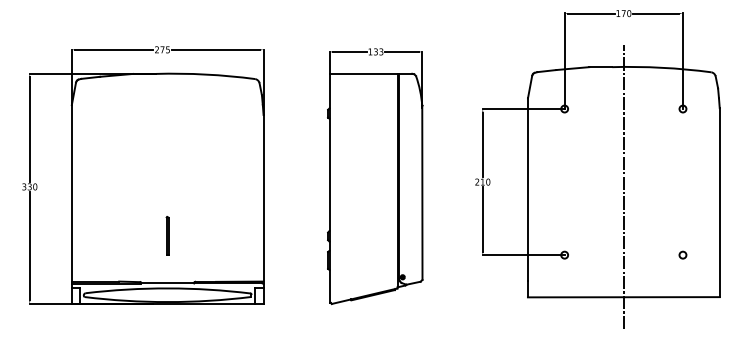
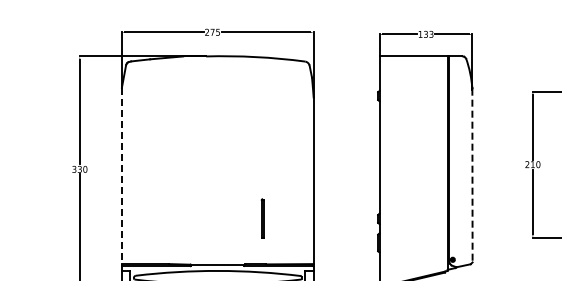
line: (422, 193) -> (472, 176), solid -> dashed
line: (71, 197) -> (121, 180), solid -> dashed
line: (167, 235) -> (262, 218), moved

